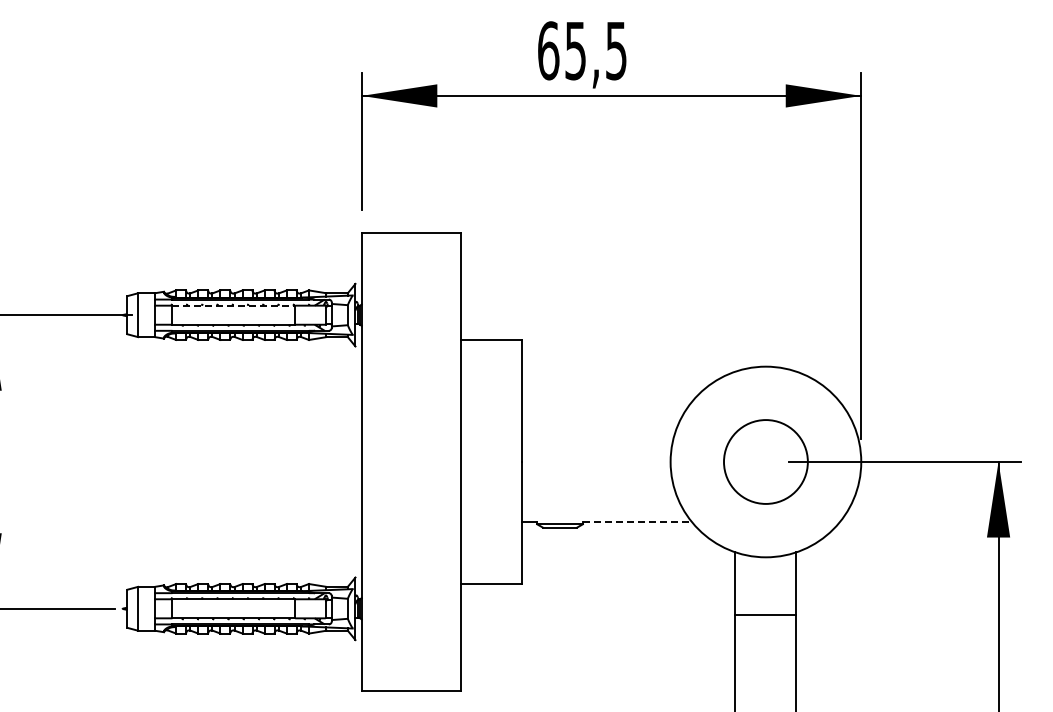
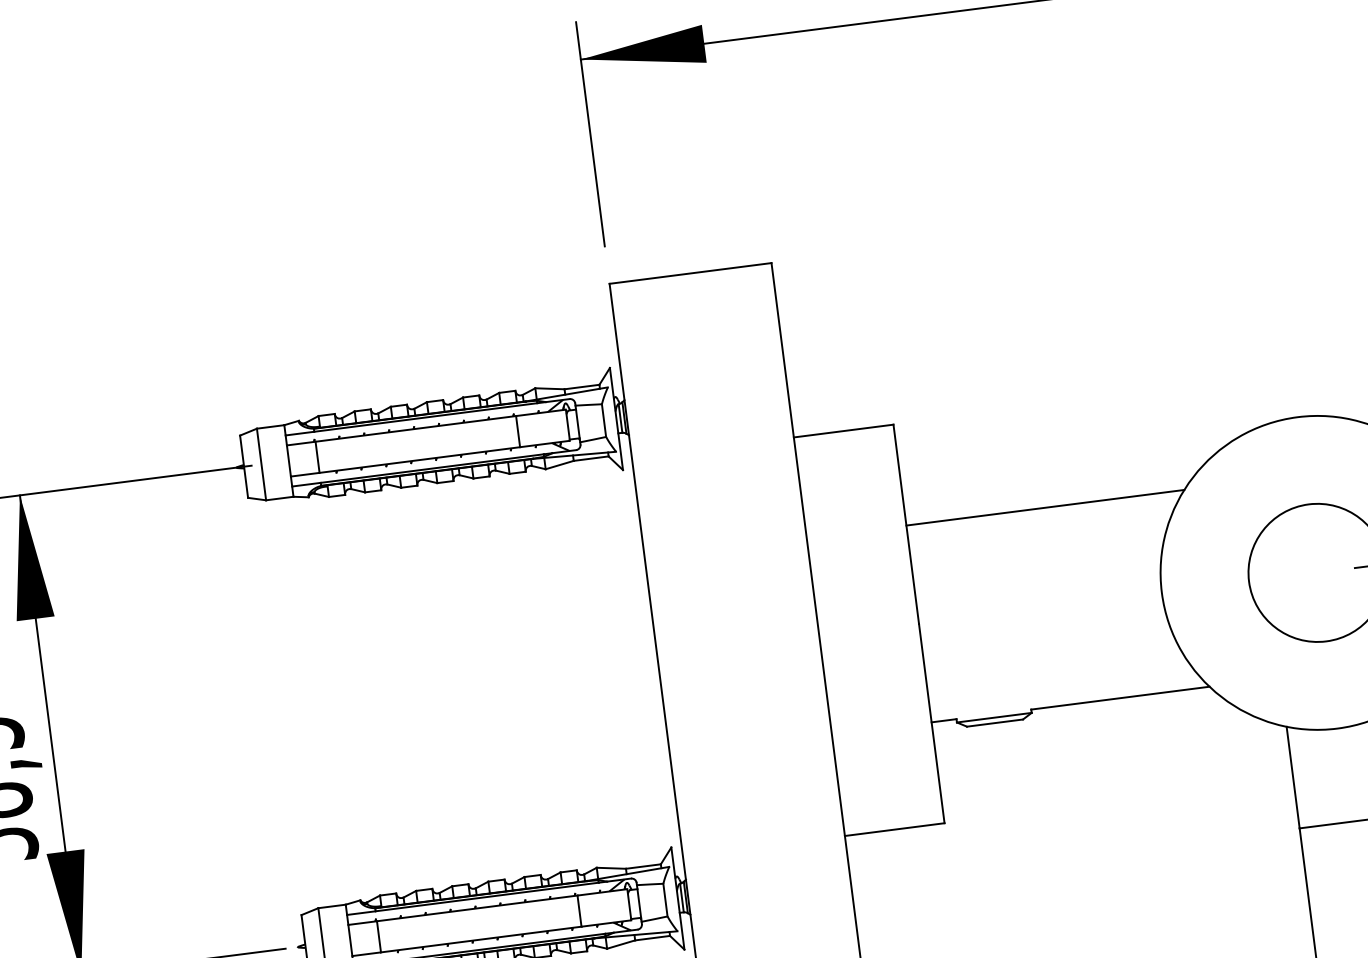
line: (234, 305) -> (416, 428), dashed -> solid
line: (606, 401) -> (1044, 507), added
line: (637, 522) -> (1120, 698), dashed -> solid

